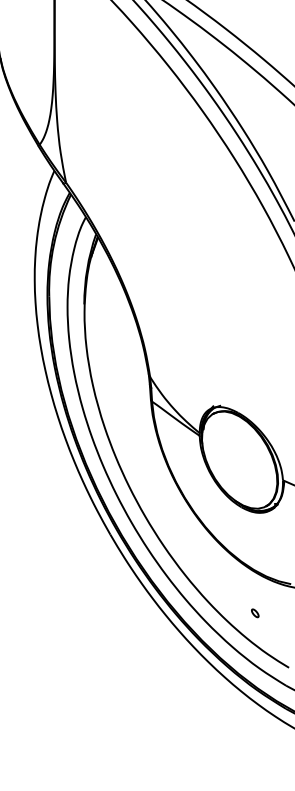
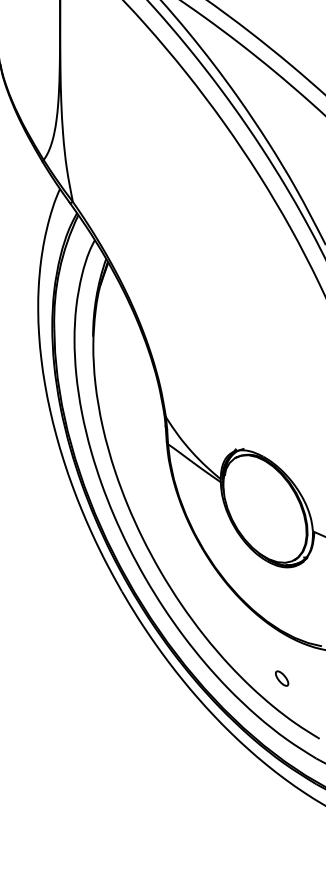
part: (255, 613) -> (282, 678), size x1.67

